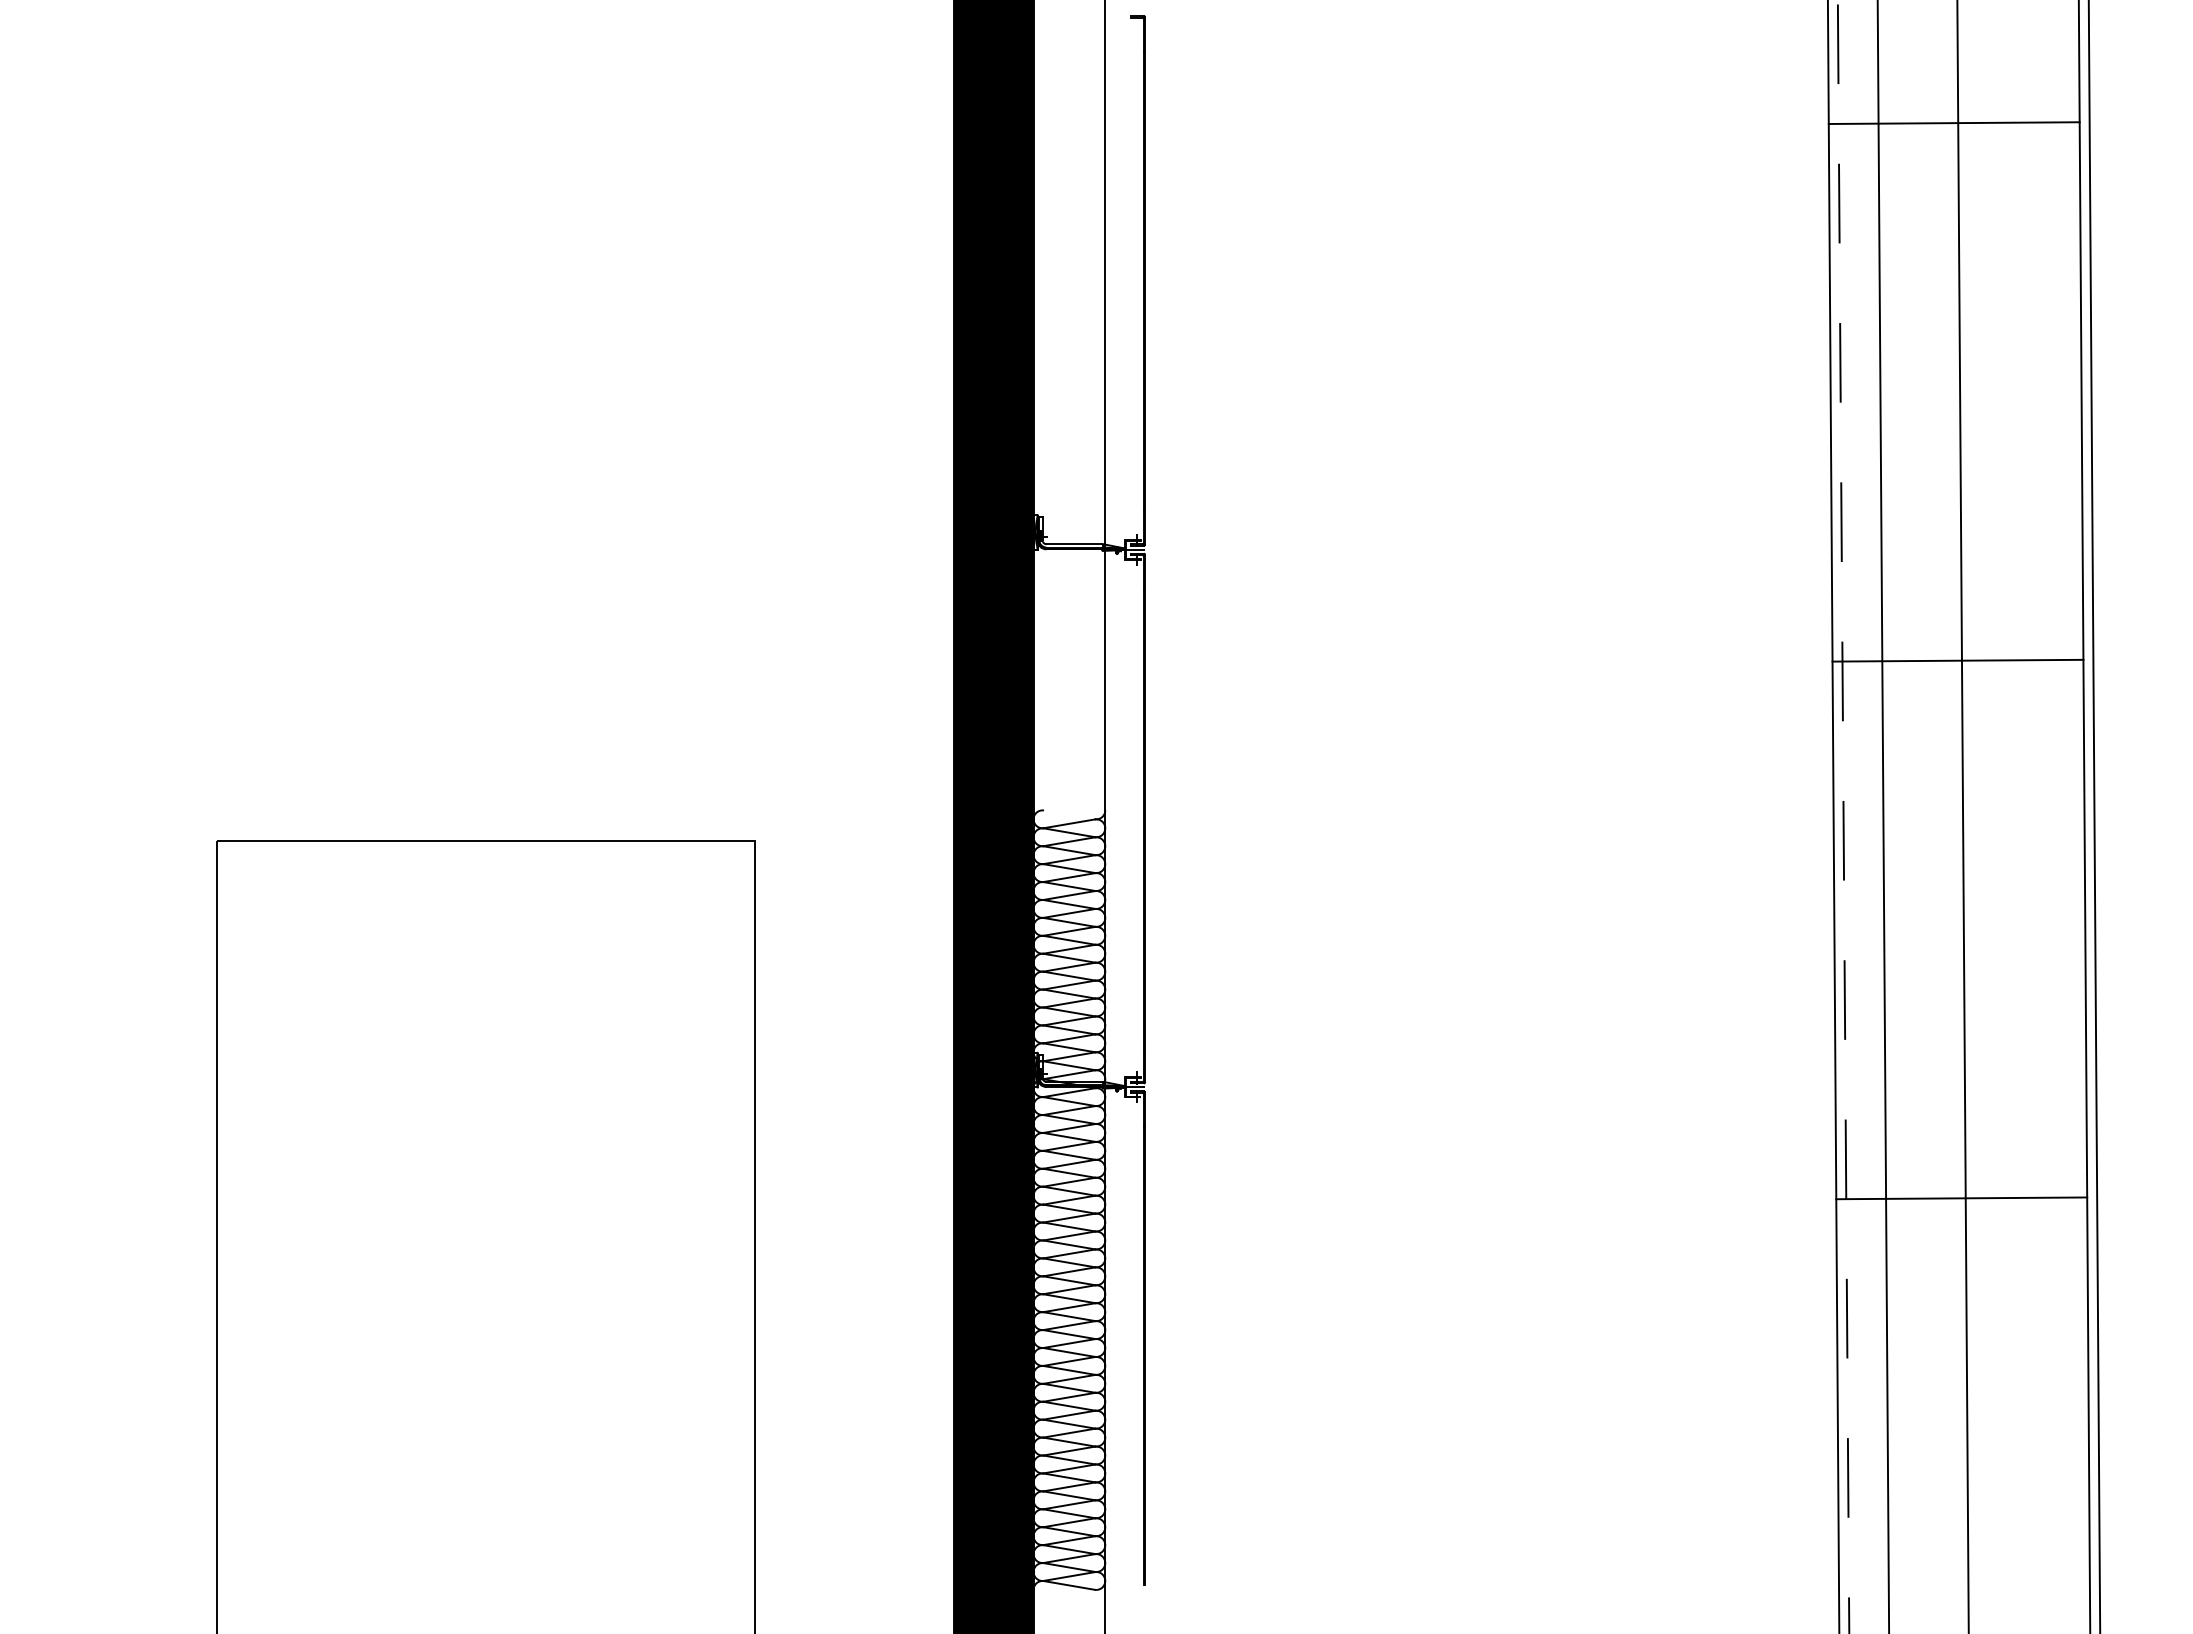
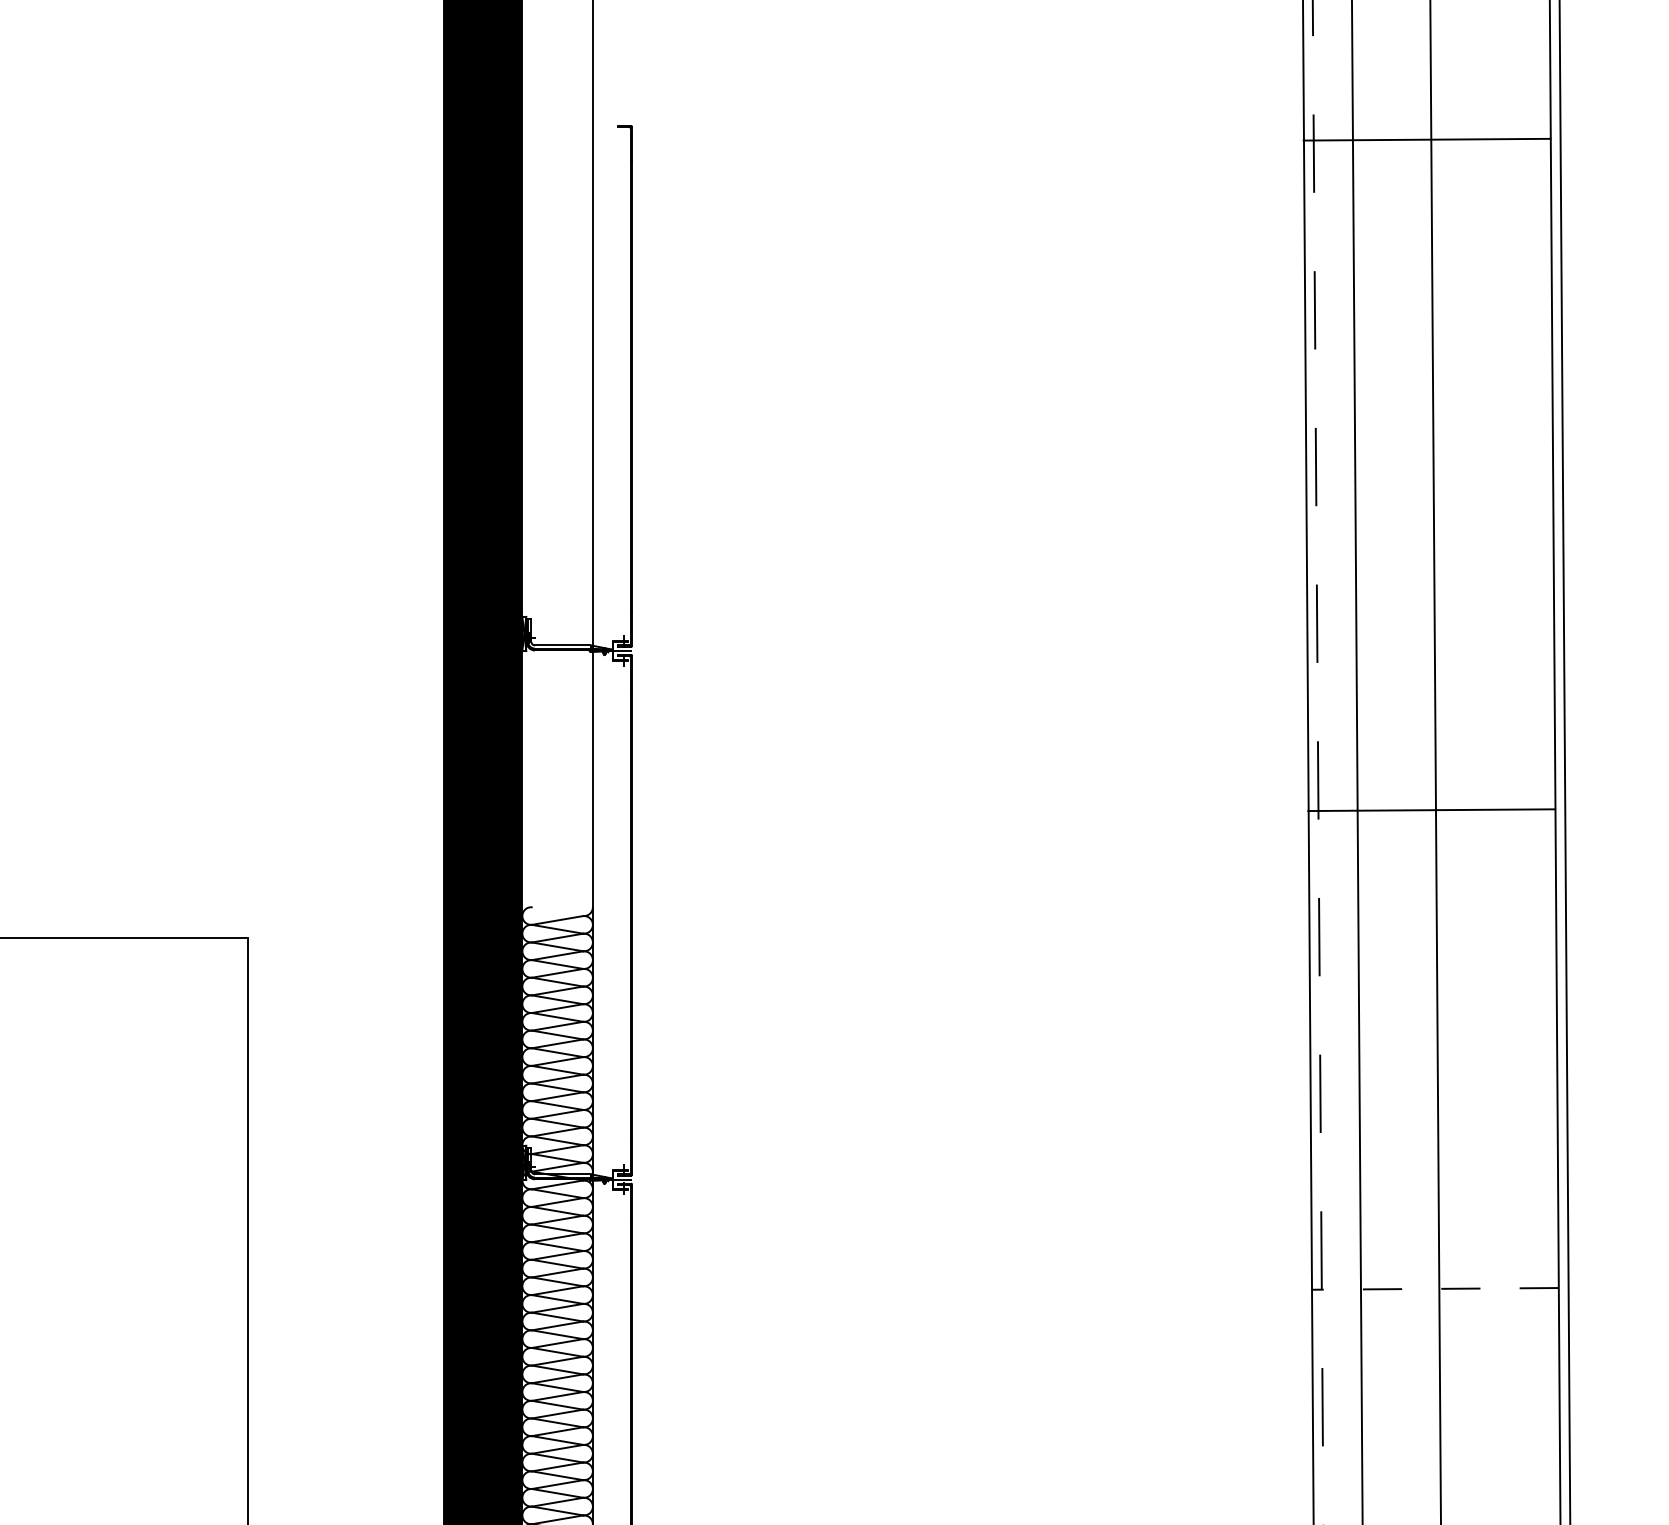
line: (1953, 123) -> (1426, 140), moved
line: (1957, 660) -> (1431, 809), moved
line: (1961, 1198) -> (1435, 1289), solid -> dashed

